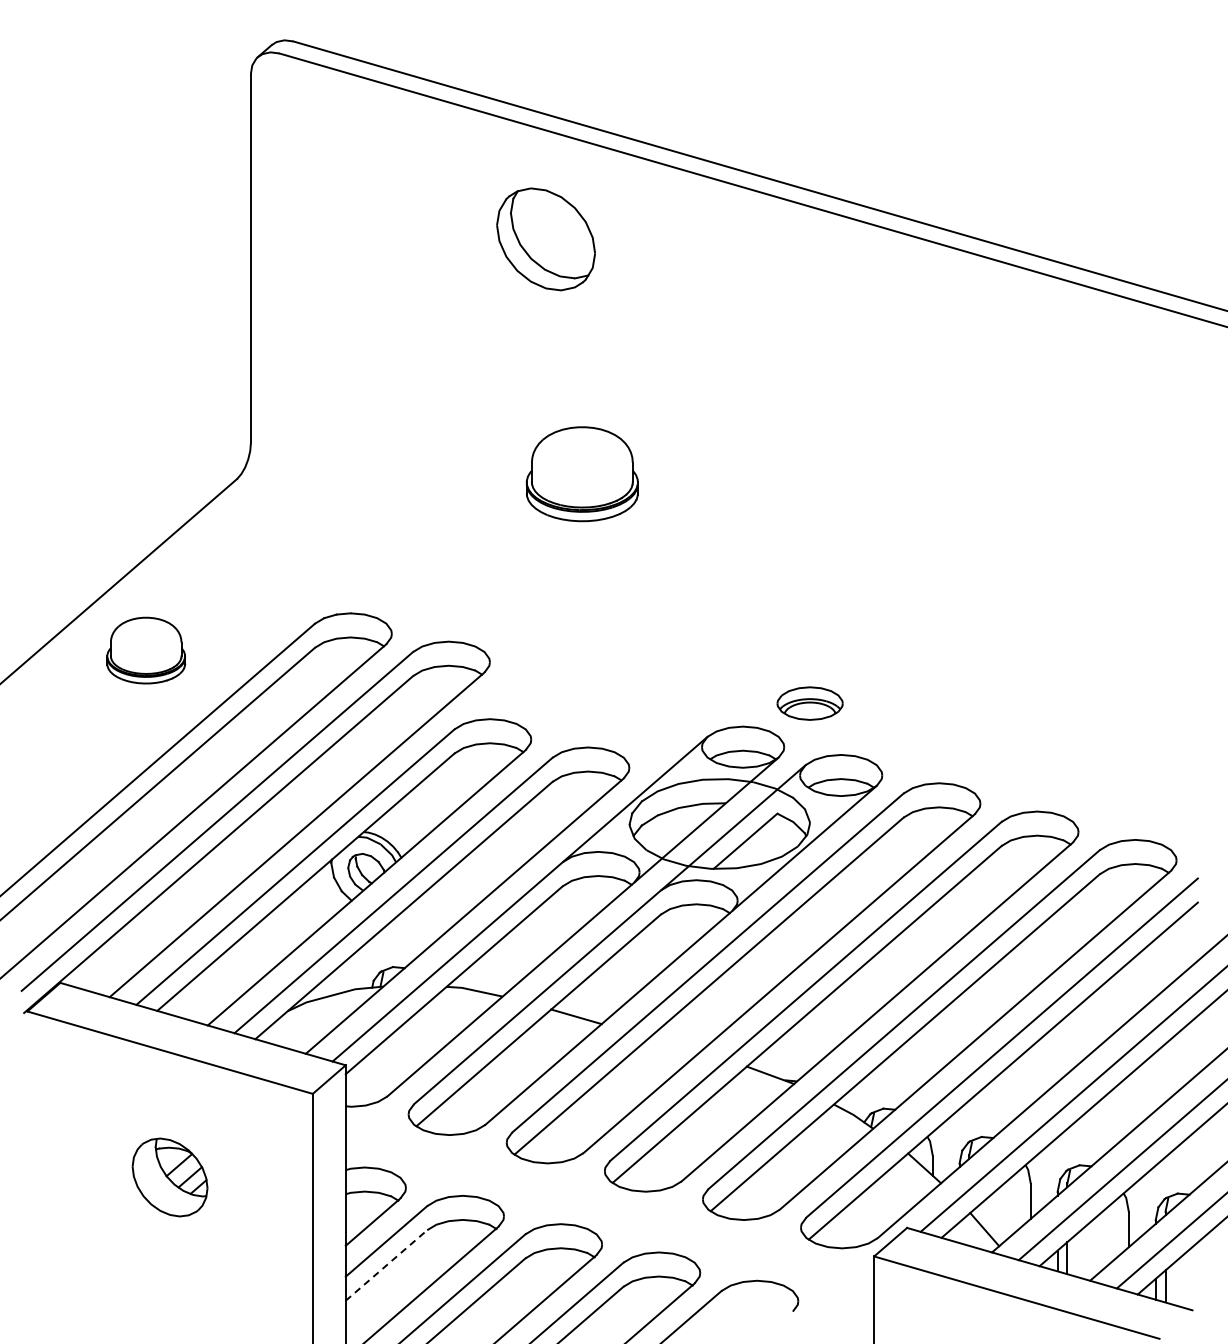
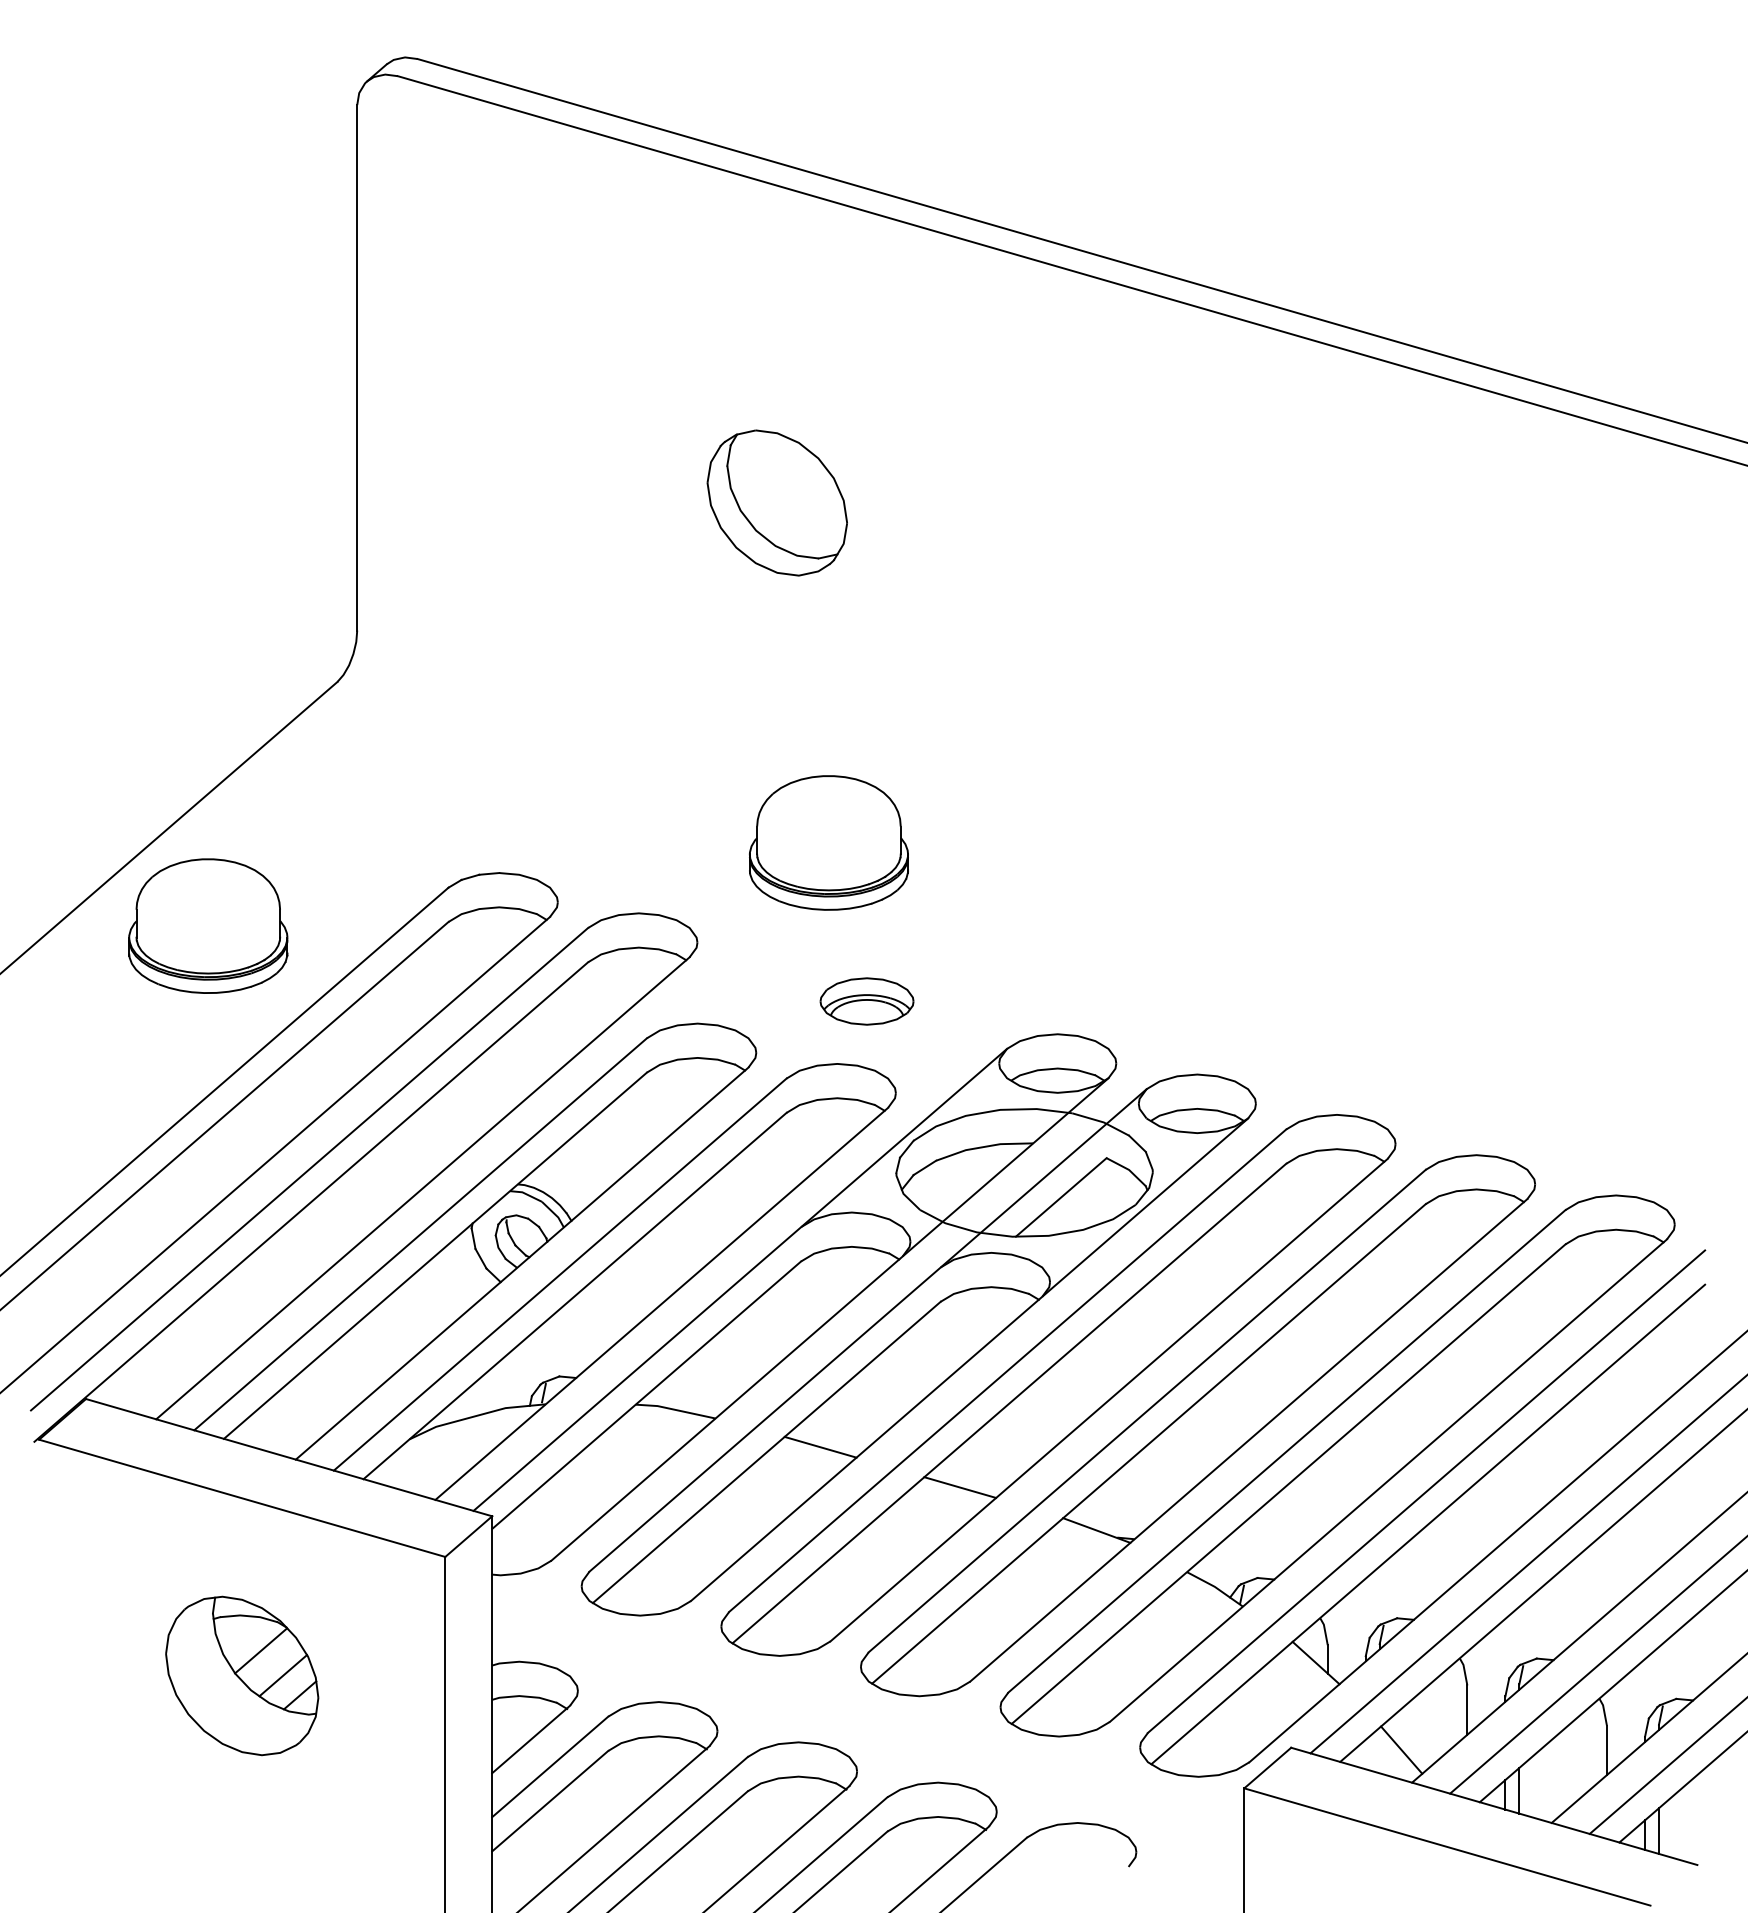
part: (545, 239) -> (776, 503), moved
part: (581, 474) -> (827, 843), moved
part: (145, 650) -> (207, 925), size x1.43
part: (809, 703) -> (866, 1001), moved
line: (674, 1044) -> (960, 1486), added
part: (169, 1177) -> (241, 1675), size x1.43
line: (386, 1265) -> (550, 1801), dashed -> solid

